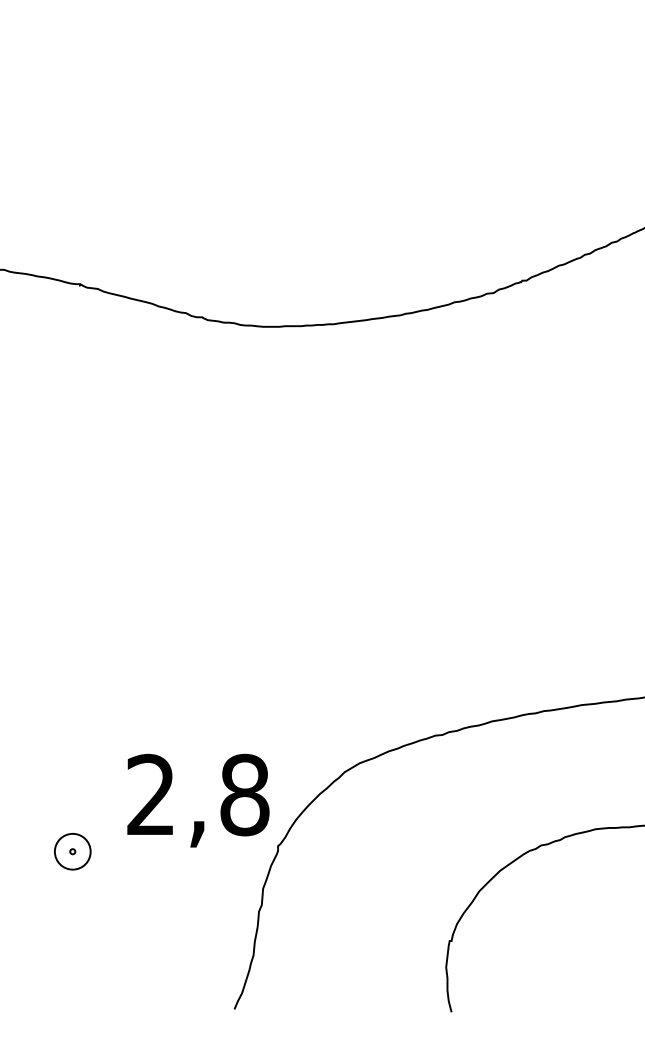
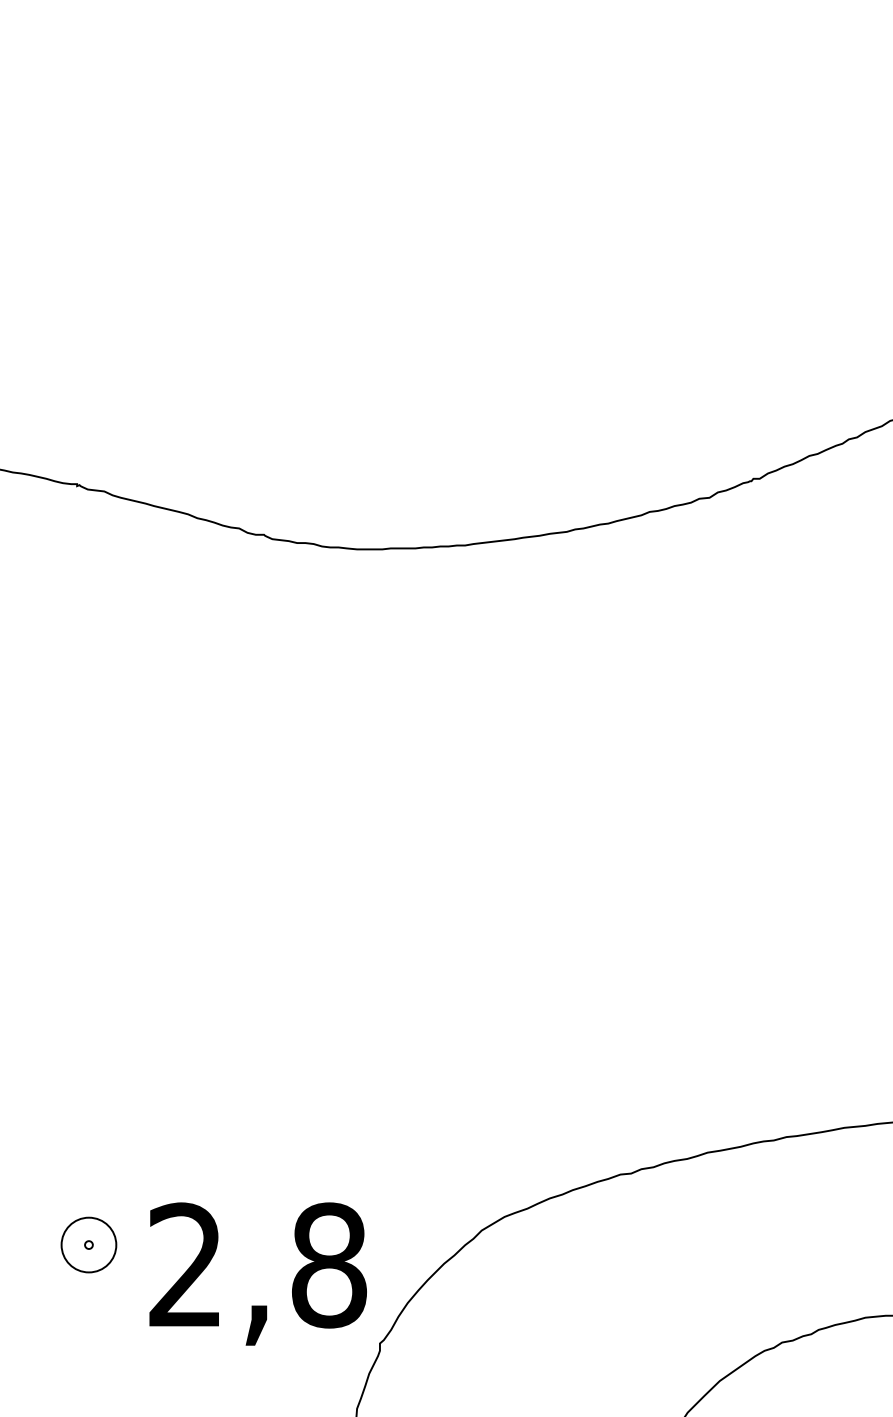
part: (72, 851) -> (88, 1244), moved

